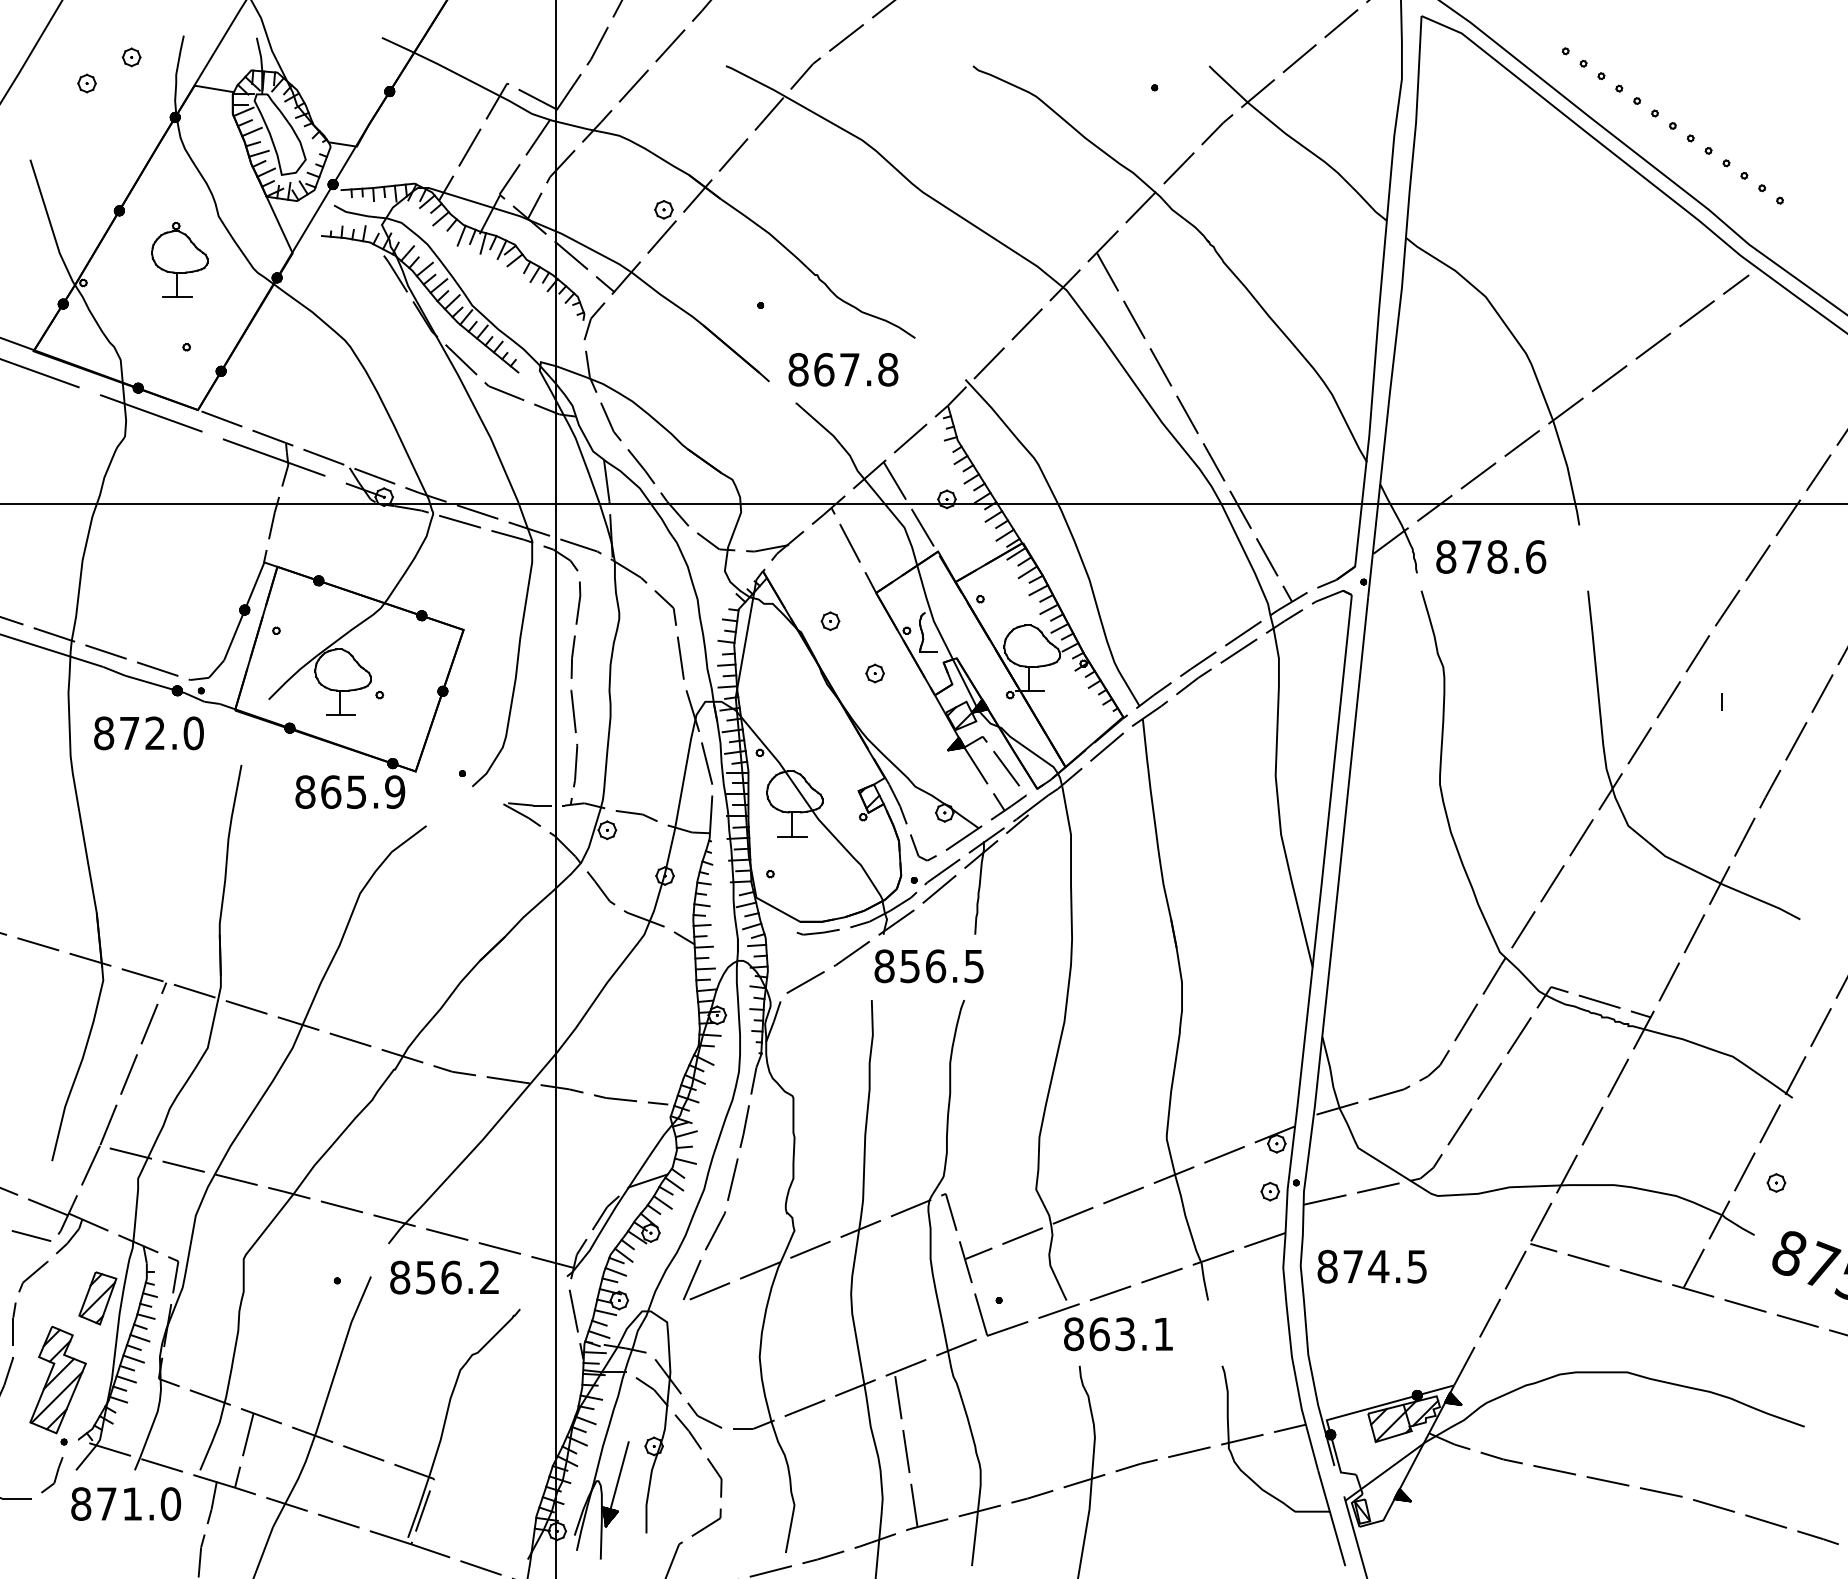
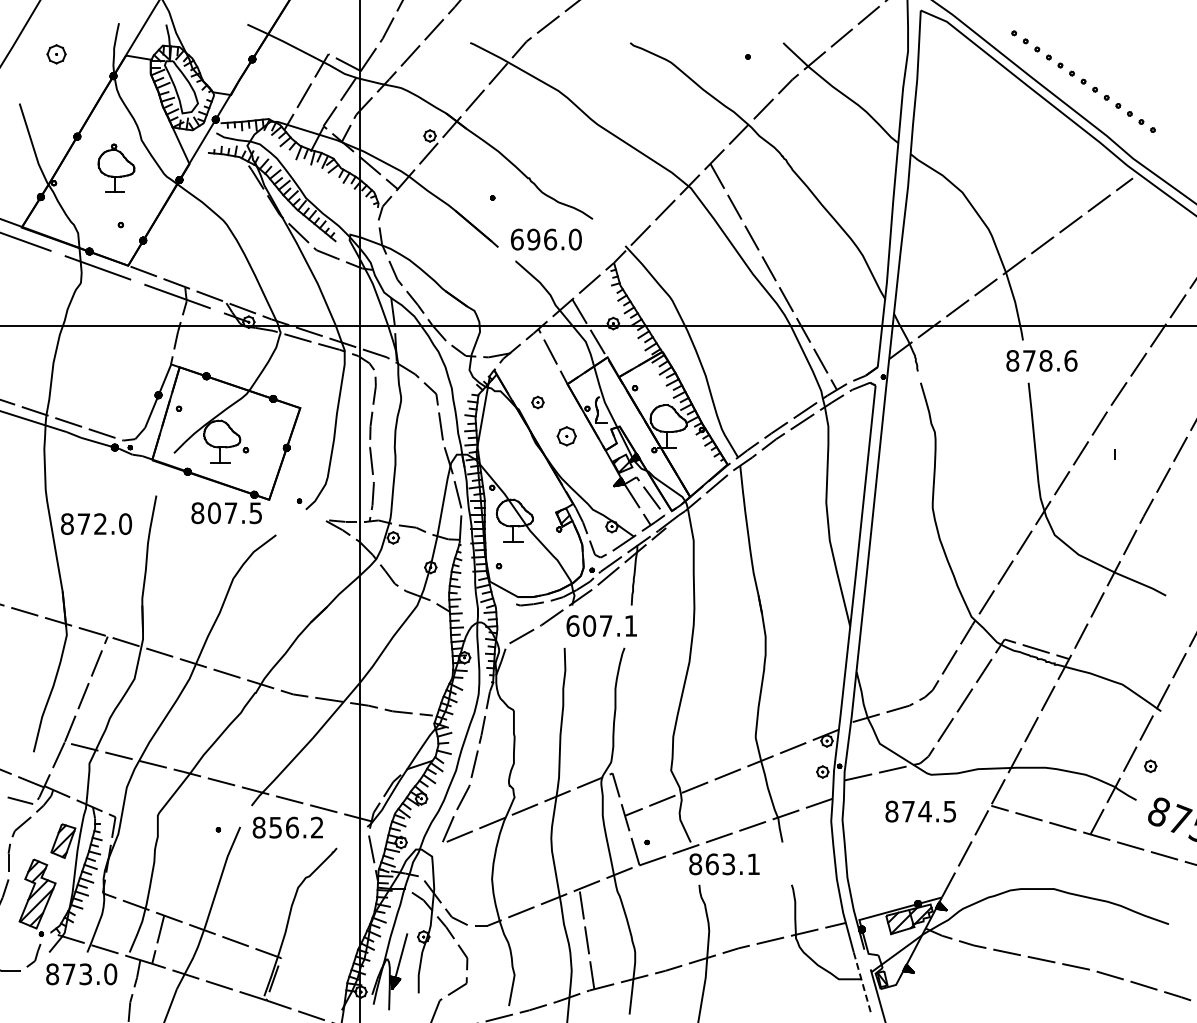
part: (130, 56) -> (84, 36), removed
part: (85, 82) -> (55, 53), size x1.6
text: (842, 369) -> (545, 239), 867.8 -> 696.0
text: (1490, 556) -> (1041, 360), moved
part: (874, 673) -> (566, 436), size x1.6
text: (149, 732) -> (96, 523), moved
text: (363, 792) -> (235, 513), 865.9 -> 807.5
text: (928, 965) -> (601, 625), 856.5 -> 607.1
text: (1371, 1266) -> (920, 811), moved
text: (132, 1504) -> (85, 974), 871.0 -> 873.0
line: (1331, 1519) -> (862, 984), solid -> dashed

